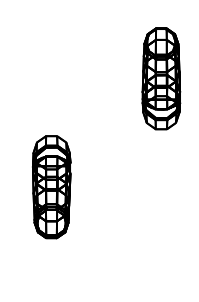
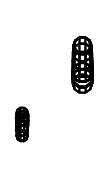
part: (50, 187) -> (21, 124), size x0.6

